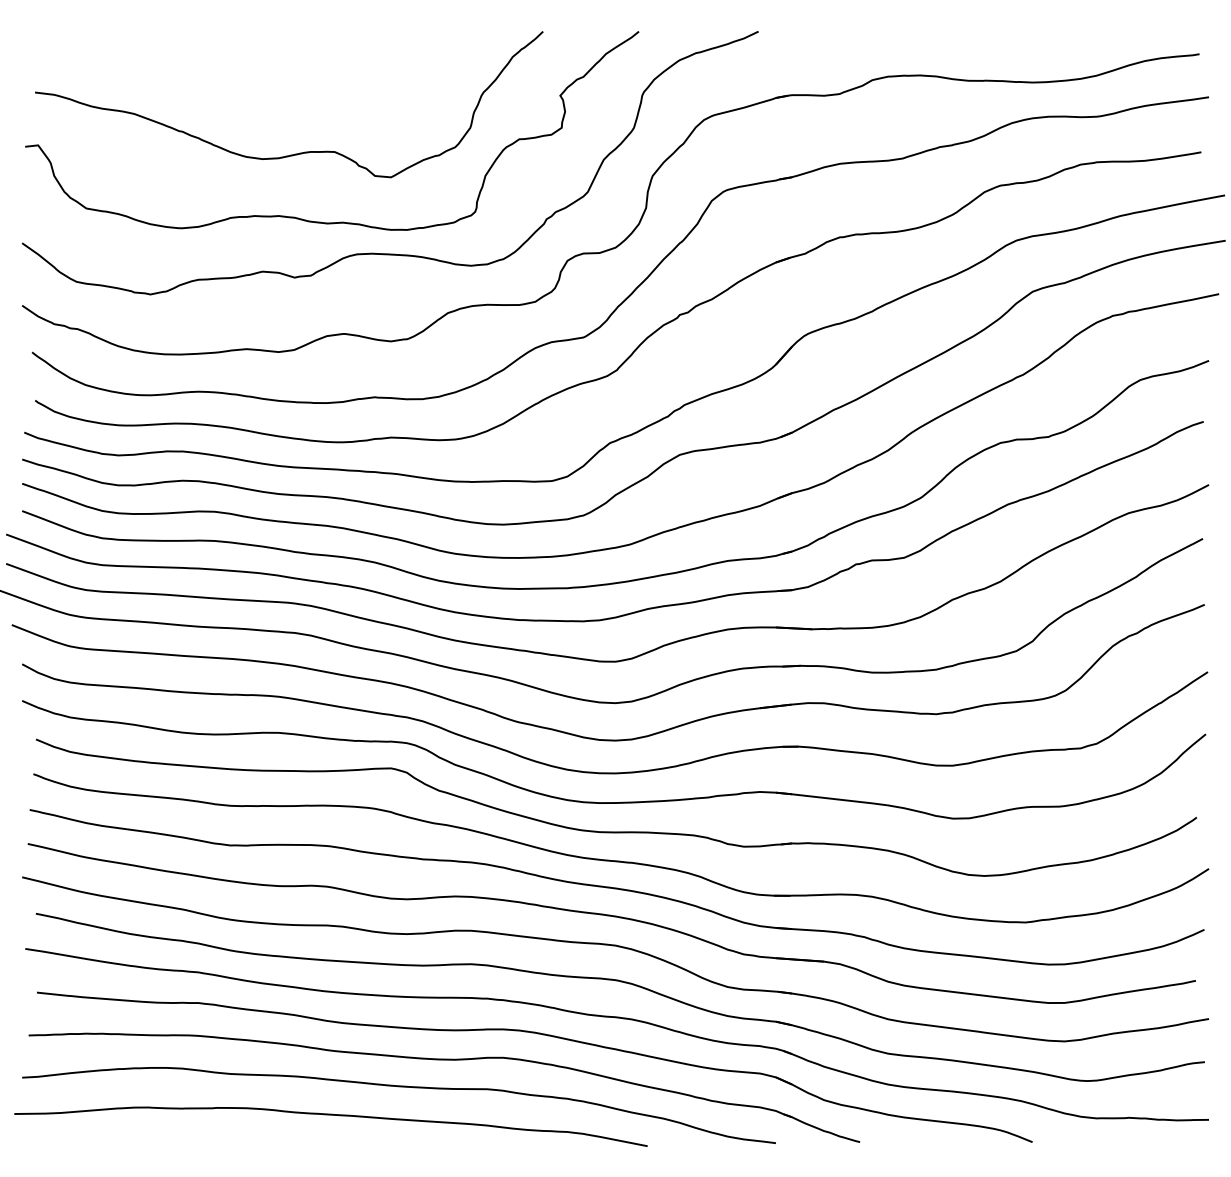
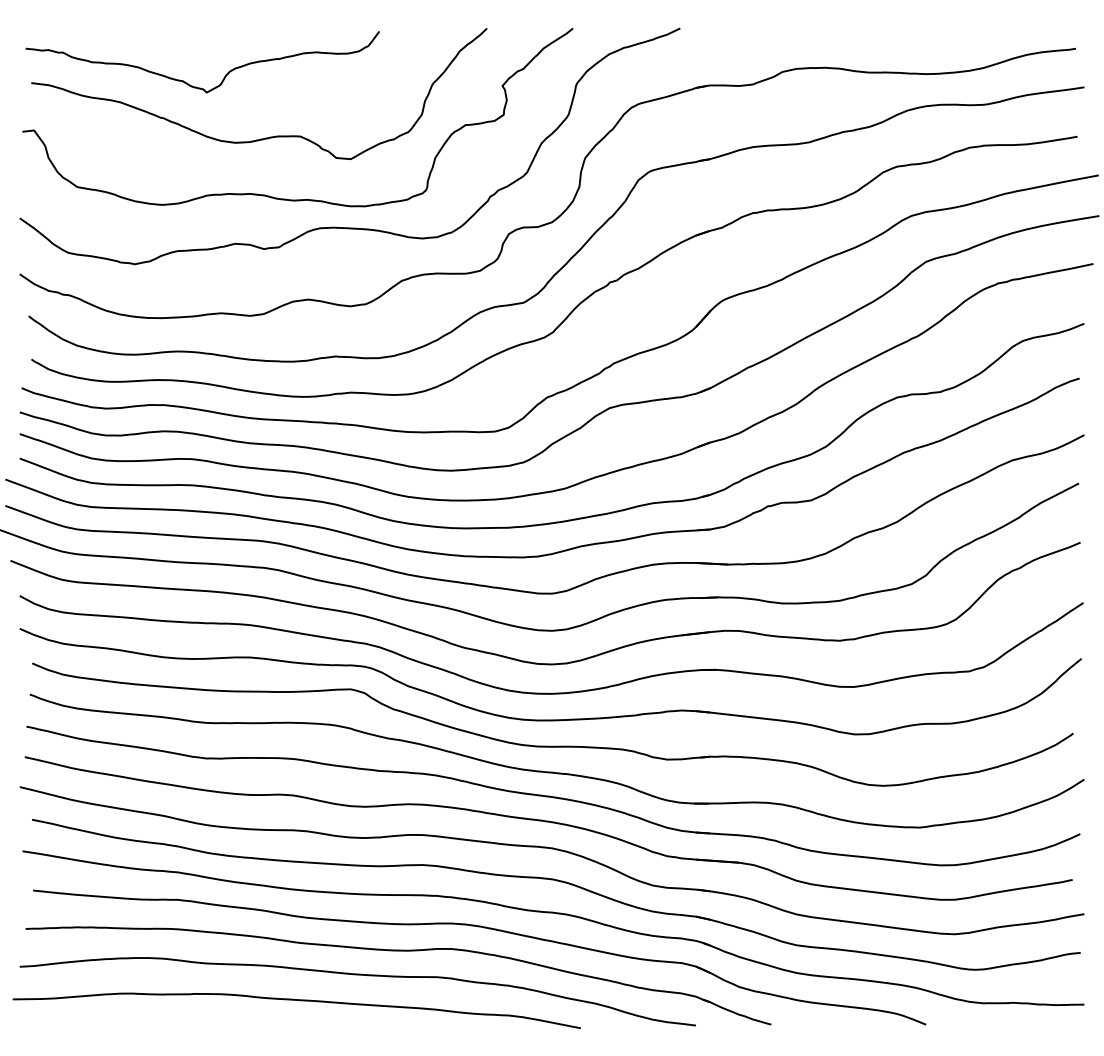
curve: (219, 96) -> (196, 86), added

